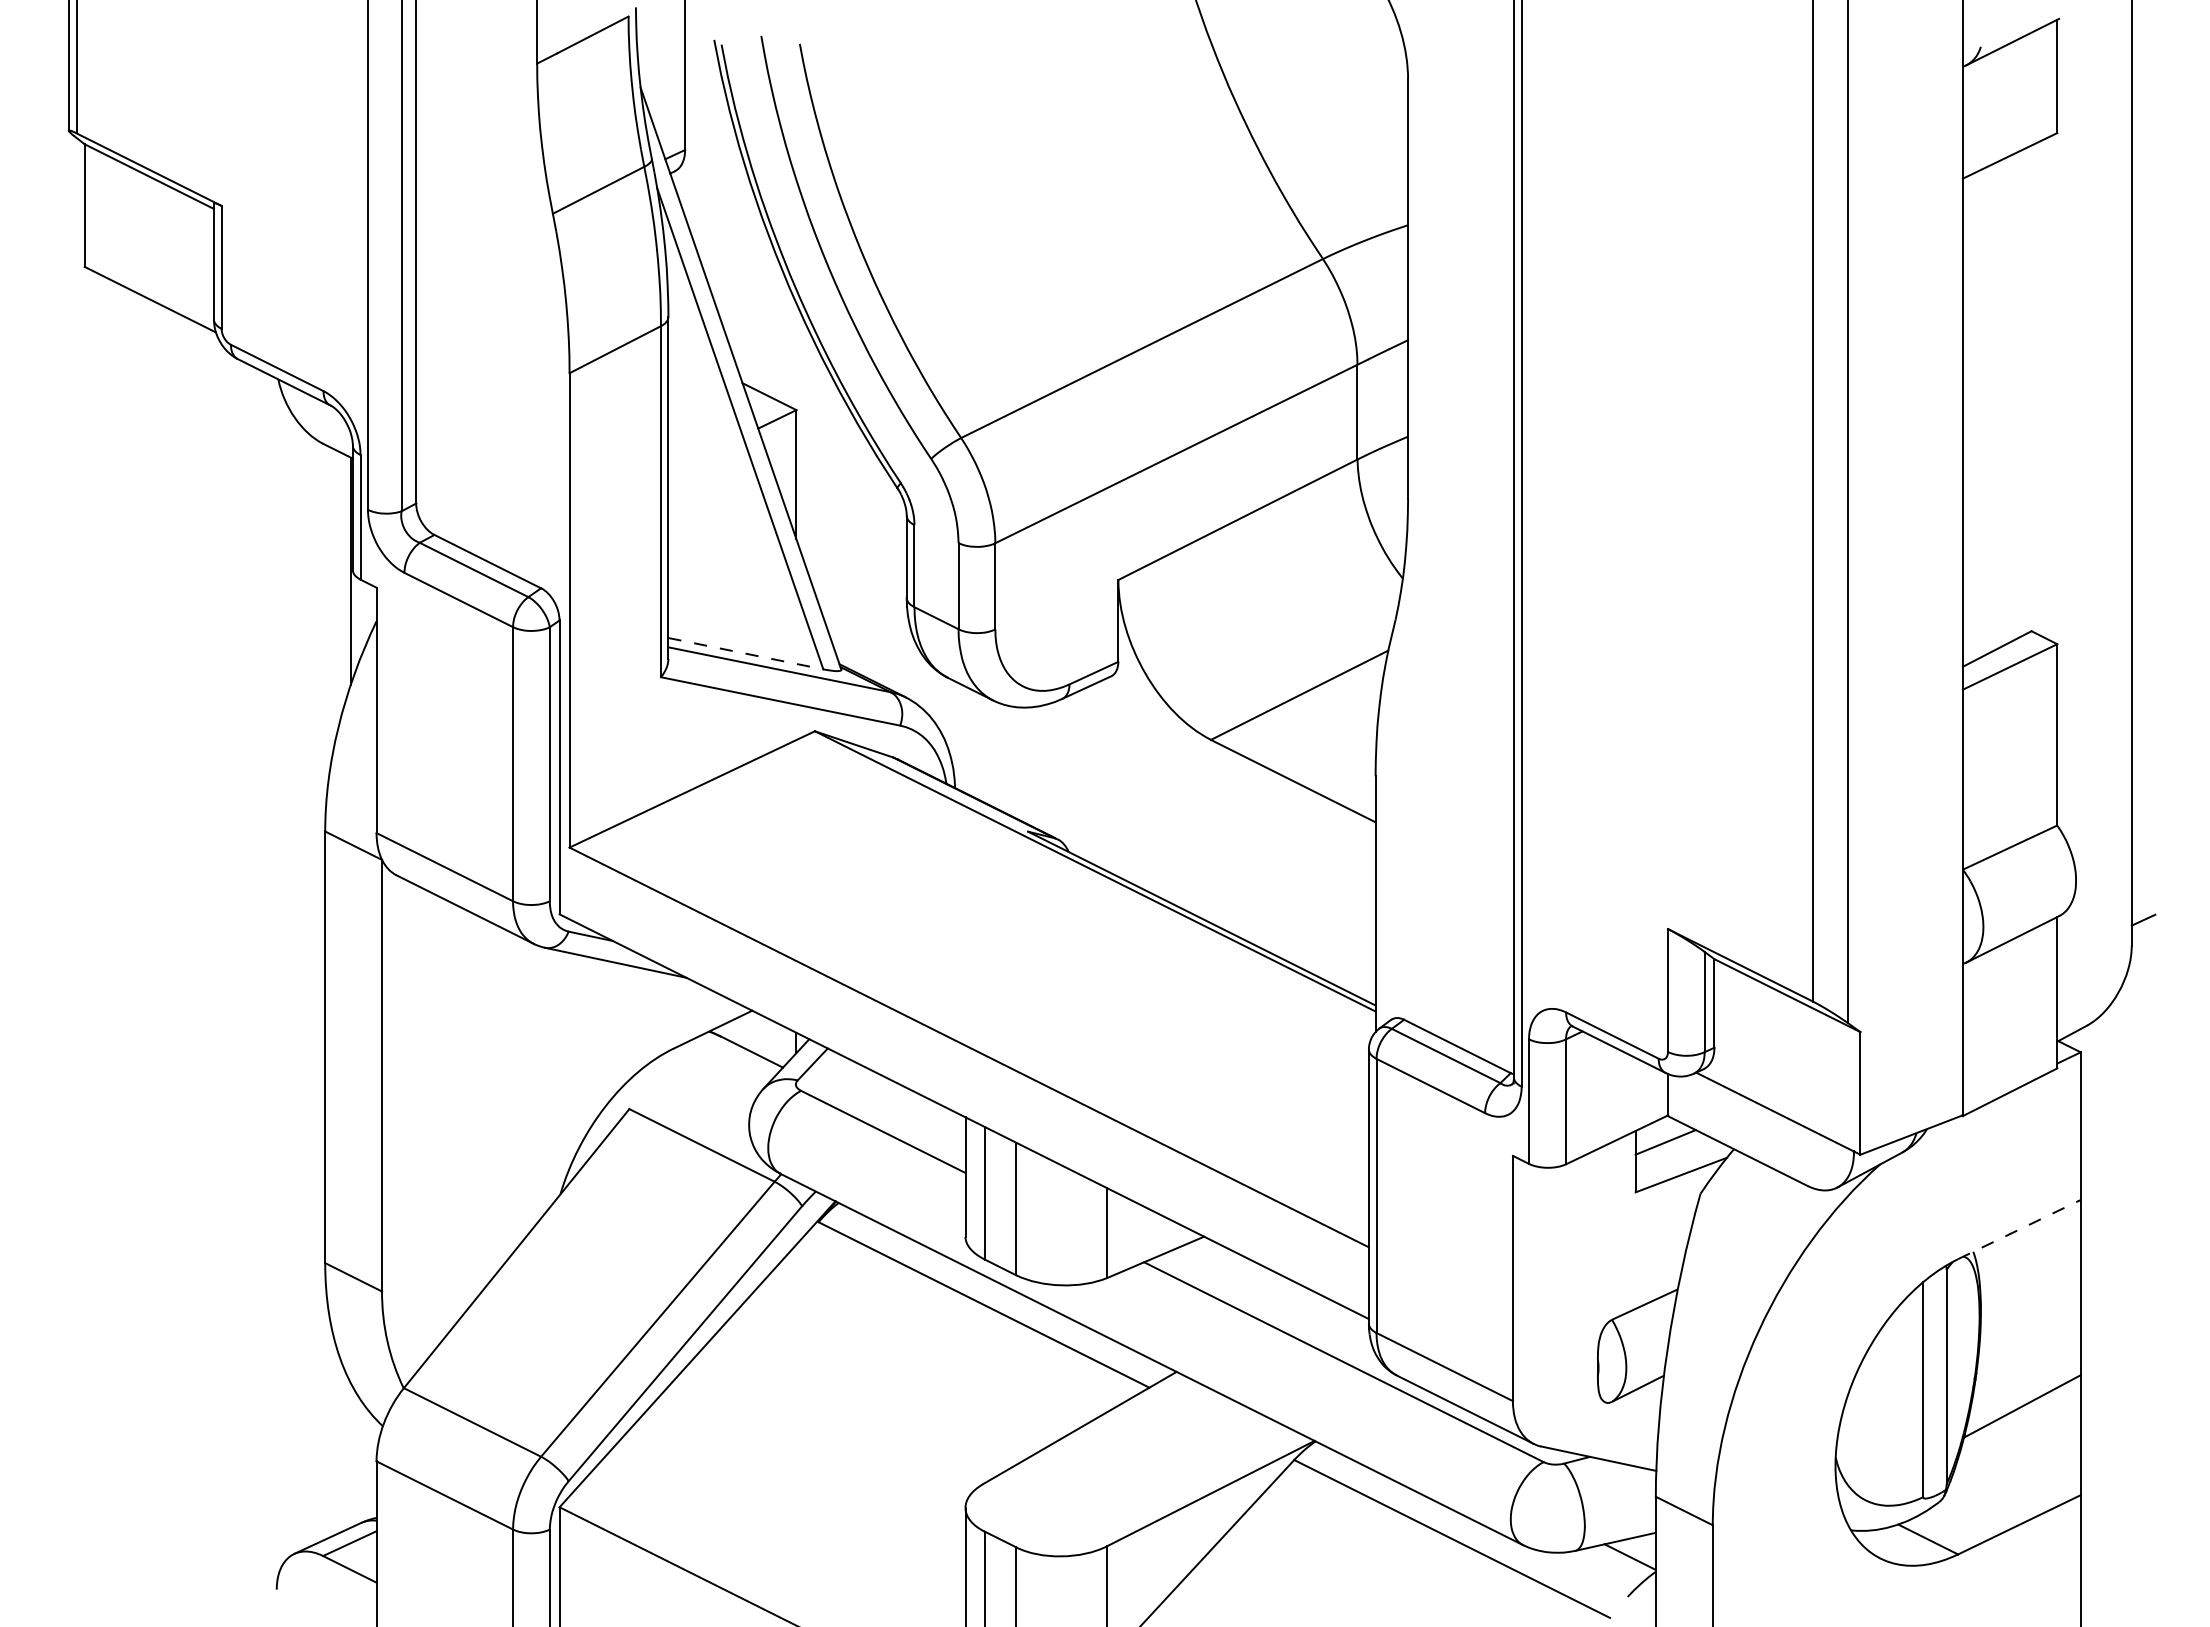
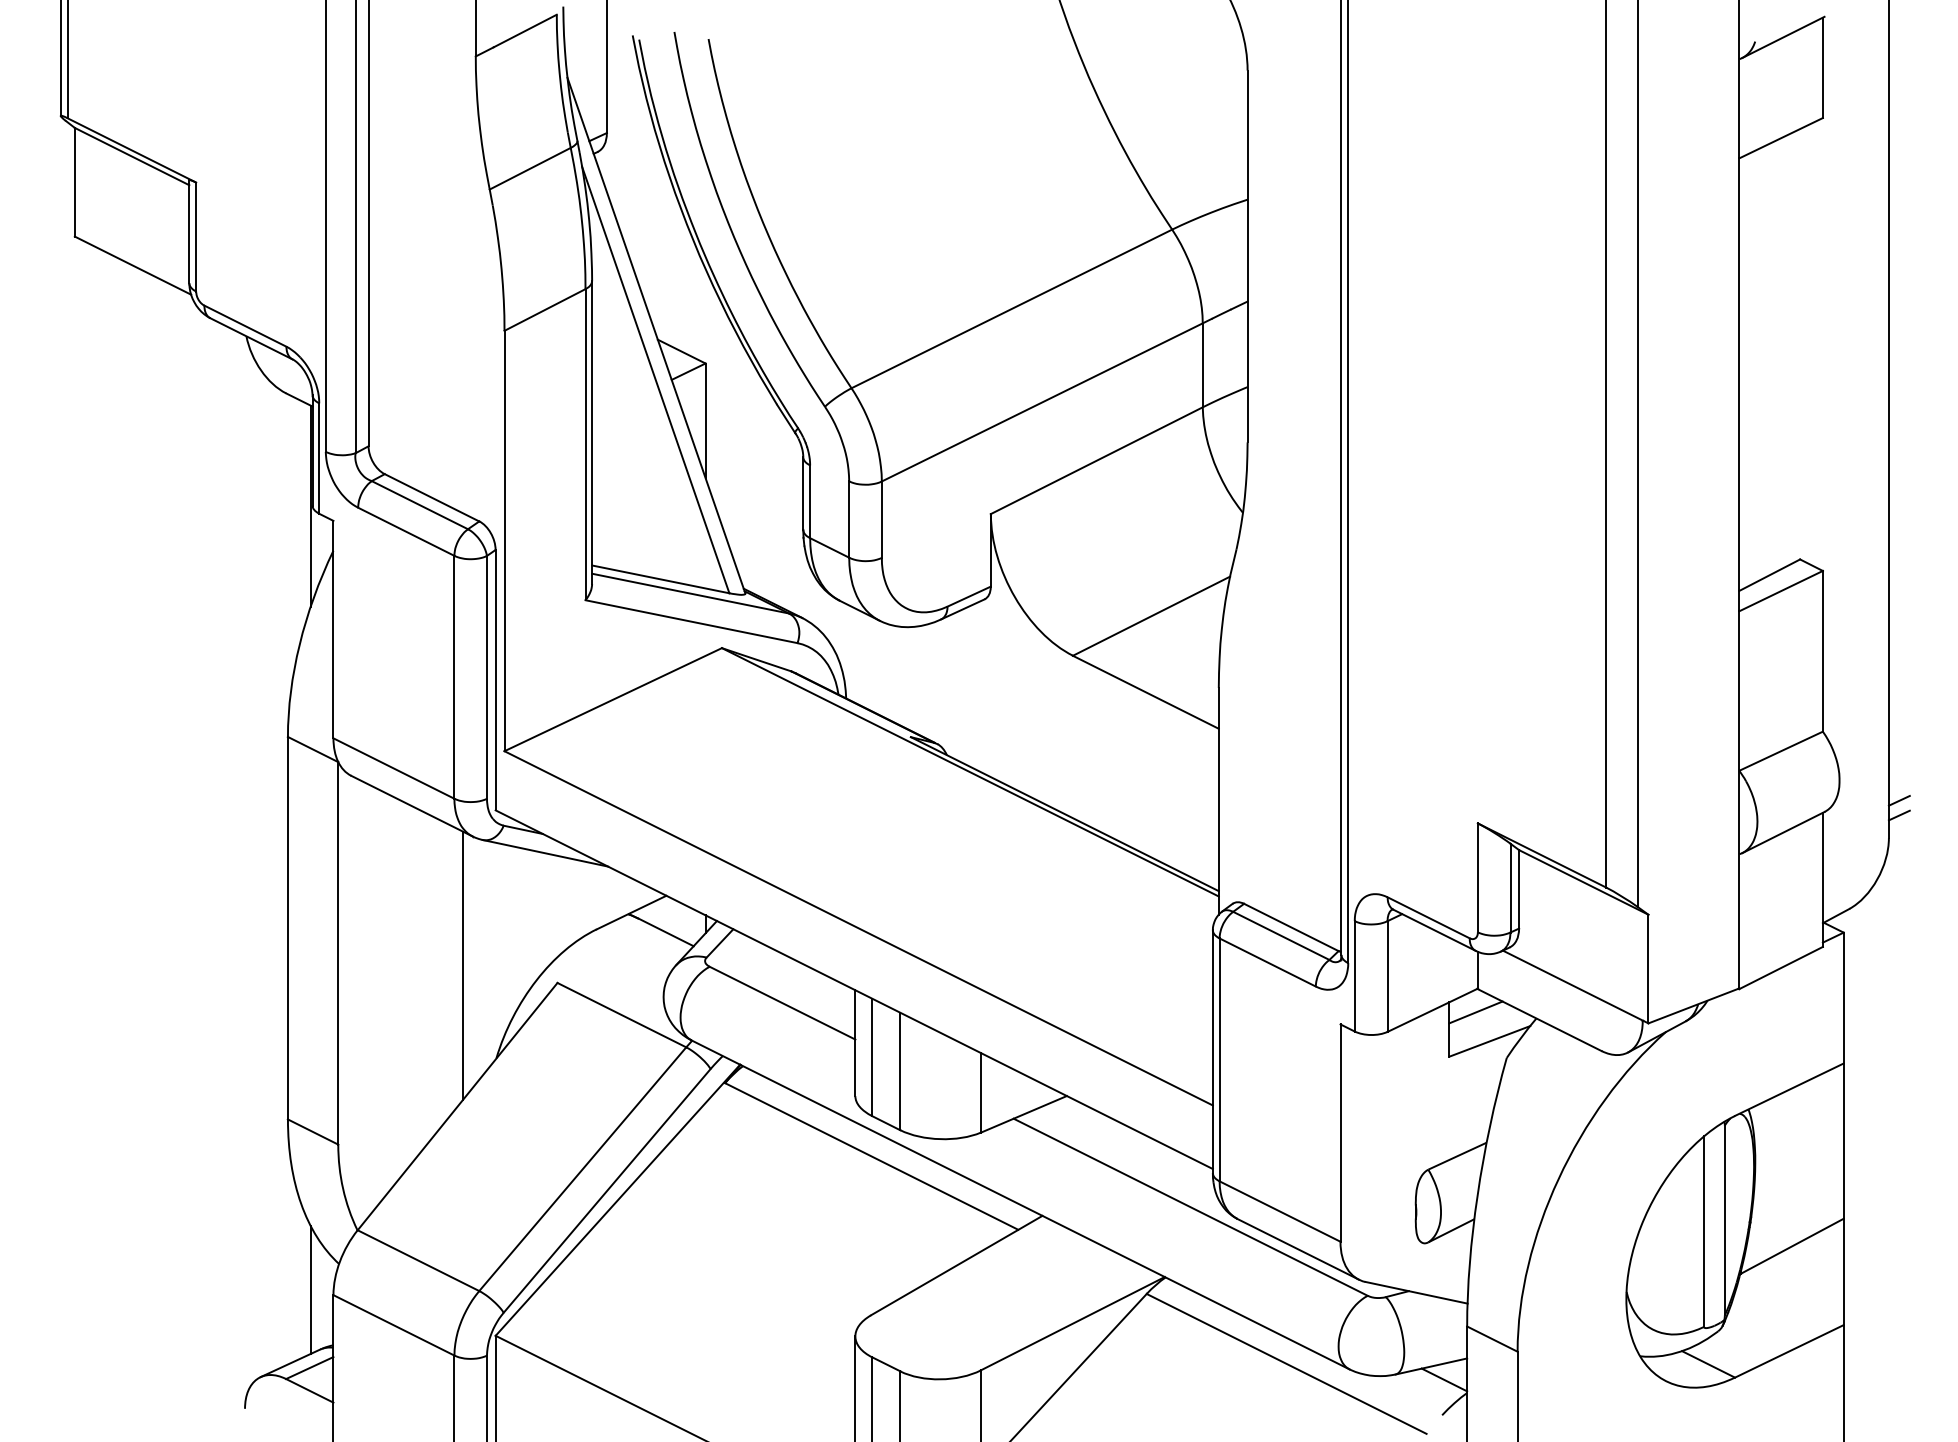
line: (746, 653) -> (661, 579), dashed -> solid
line: (2143, 903) -> (1899, 800), added
line: (522, 1089) -> (462, 965), added
line: (2019, 1229) -> (1789, 1089), dashed -> solid
line: (350, 1455) -> (310, 1289), added

